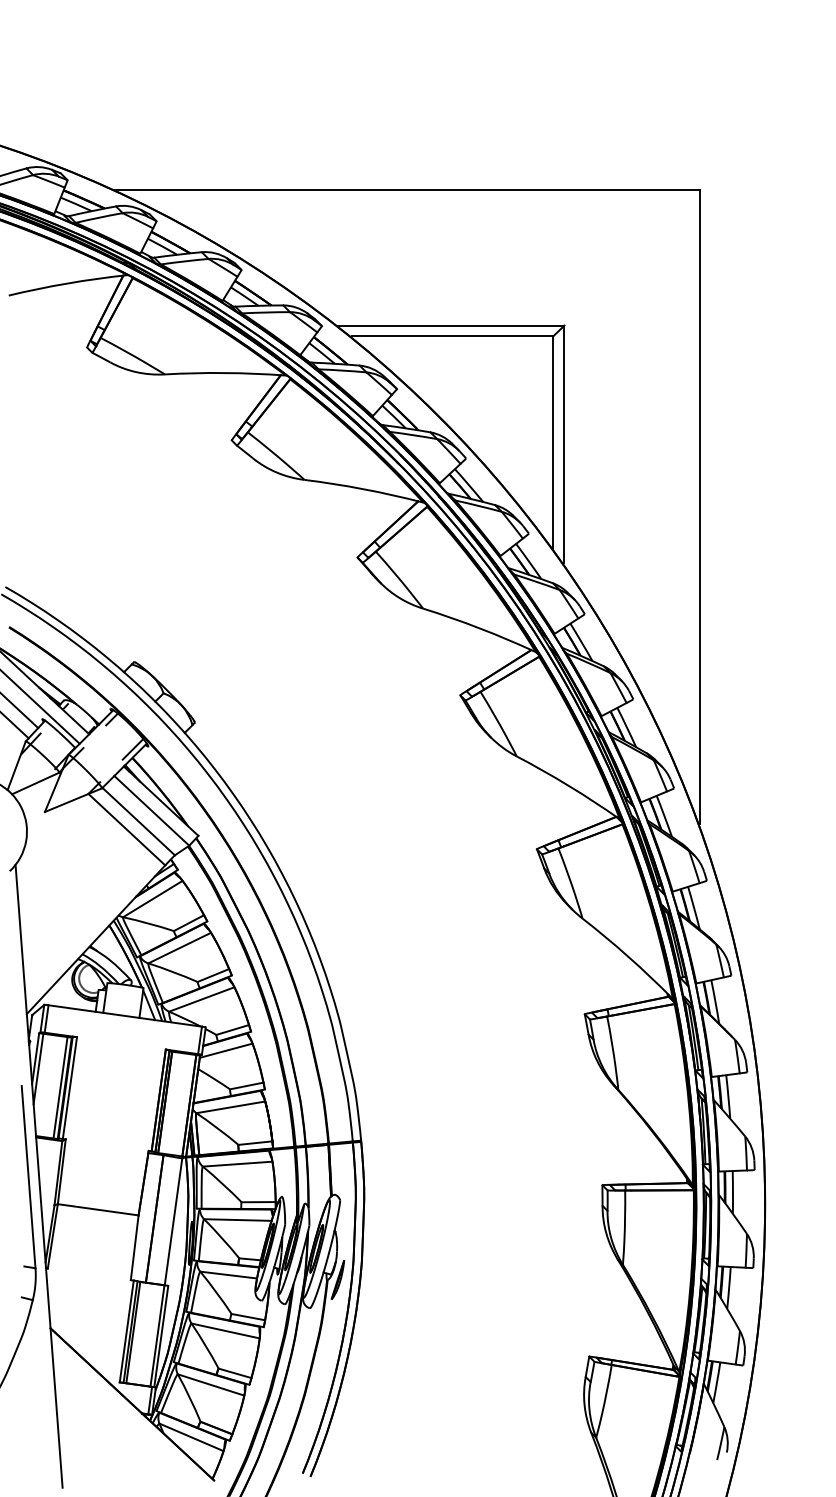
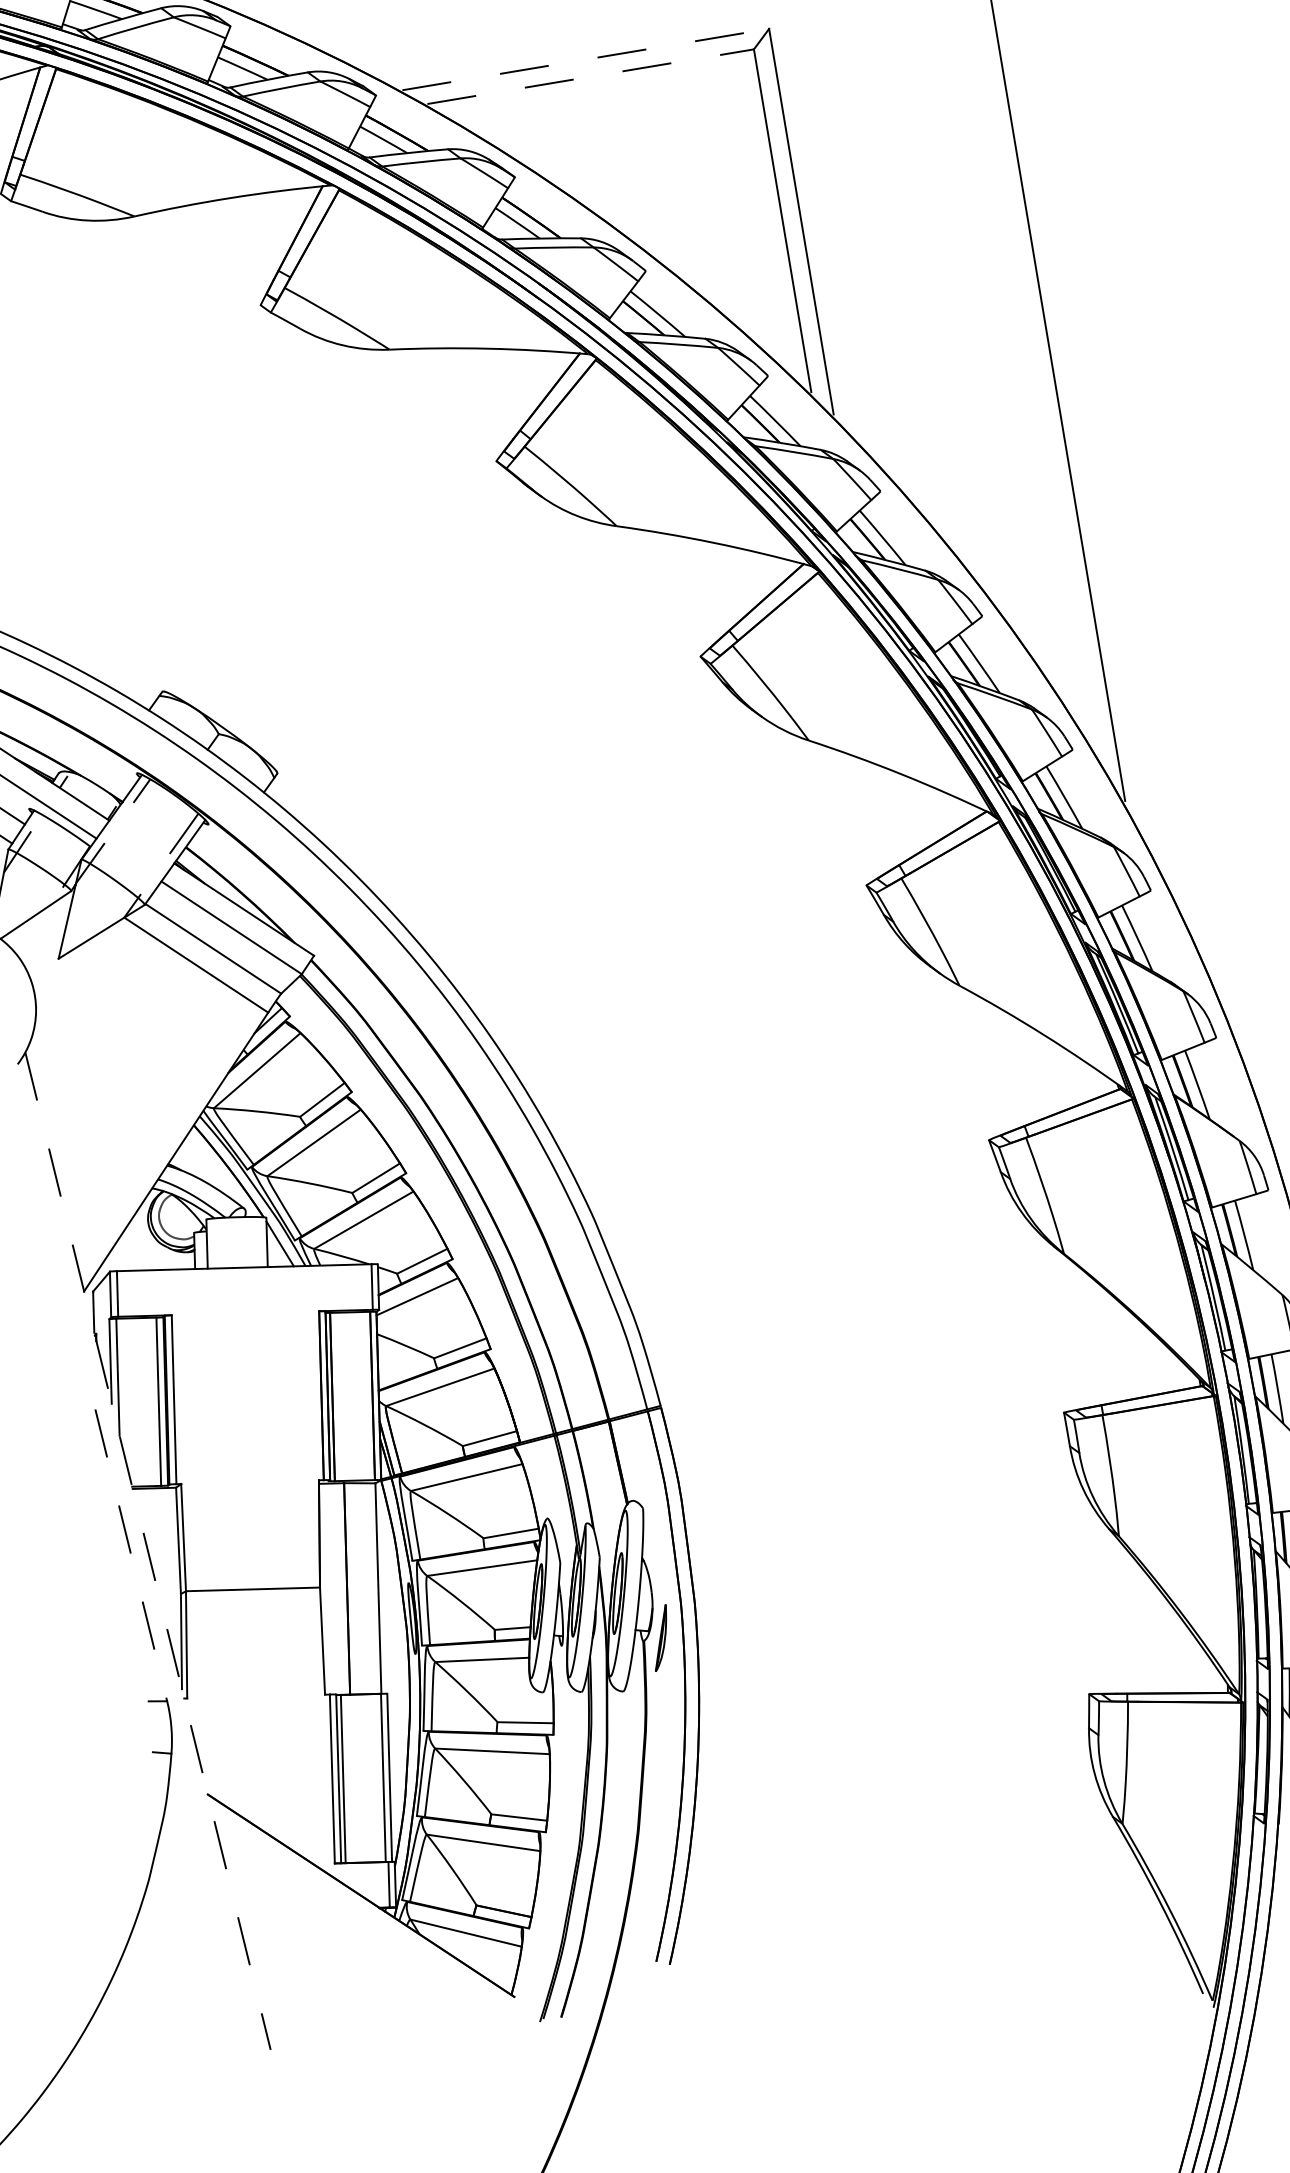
line: (451, 325) -> (585, 59), solid -> dashed
line: (452, 336) -> (590, 76), solid -> dashed
line: (39, 1176) -> (148, 1551), solid -> dashed
line: (28, 1177) -> (131, 1555), solid -> dashed

